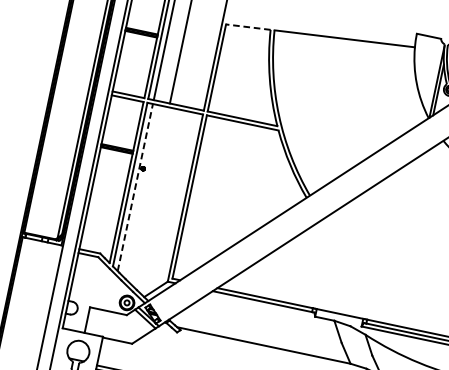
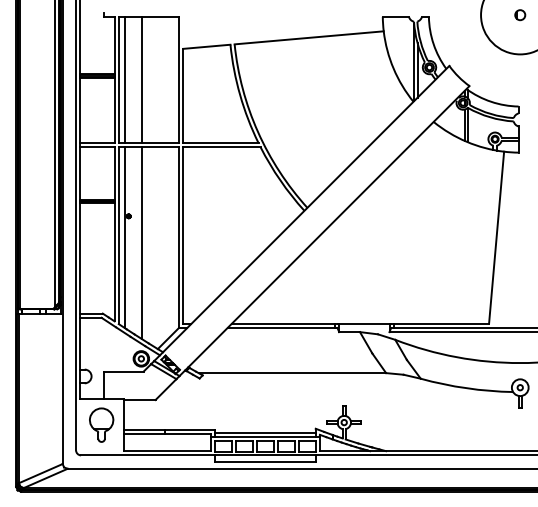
line: (248, 26) -> (206, 46), dashed -> solid
line: (135, 187) -> (124, 237), dashed -> solid
line: (150, 196) -> (142, 243), added

